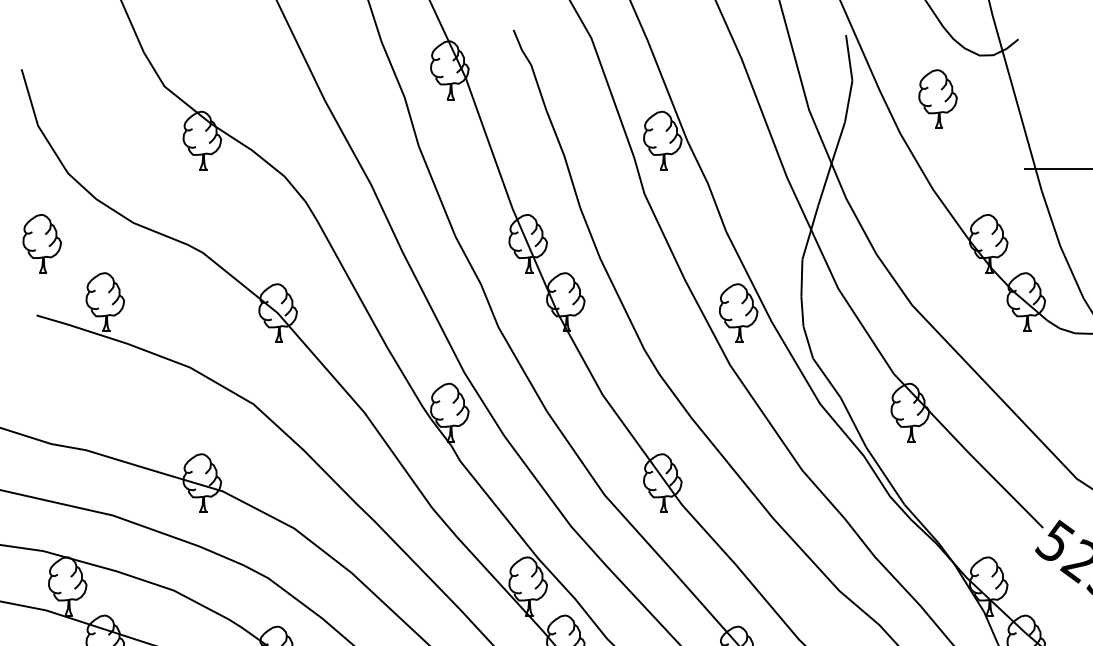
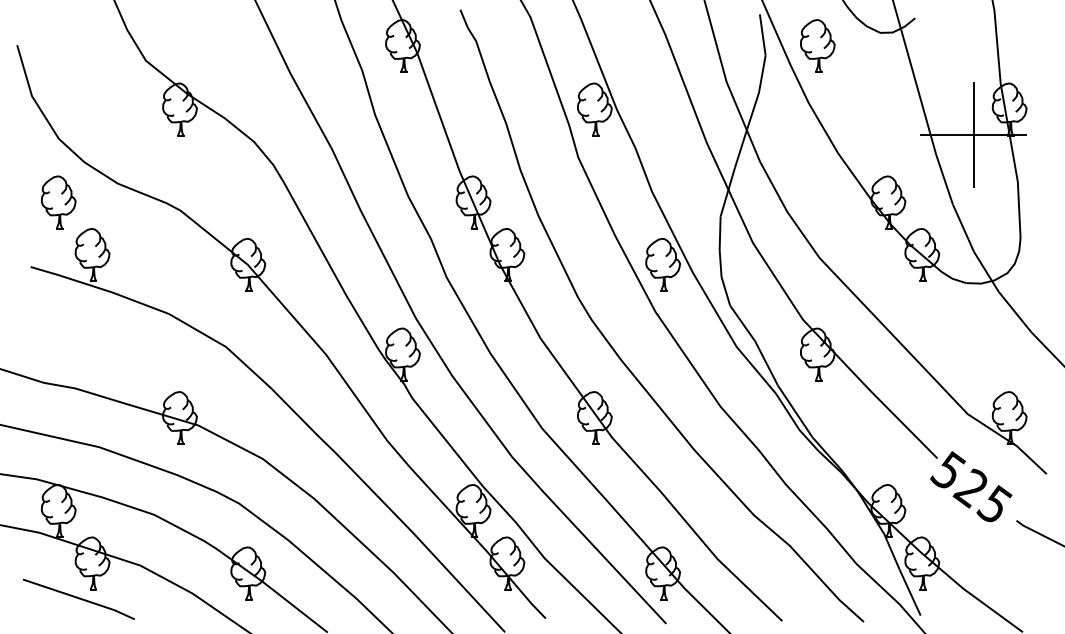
part: (937, 98) -> (817, 45), moved
line: (1083, 168) -> (973, 134), added
part: (41, 243) -> (58, 202), moved

